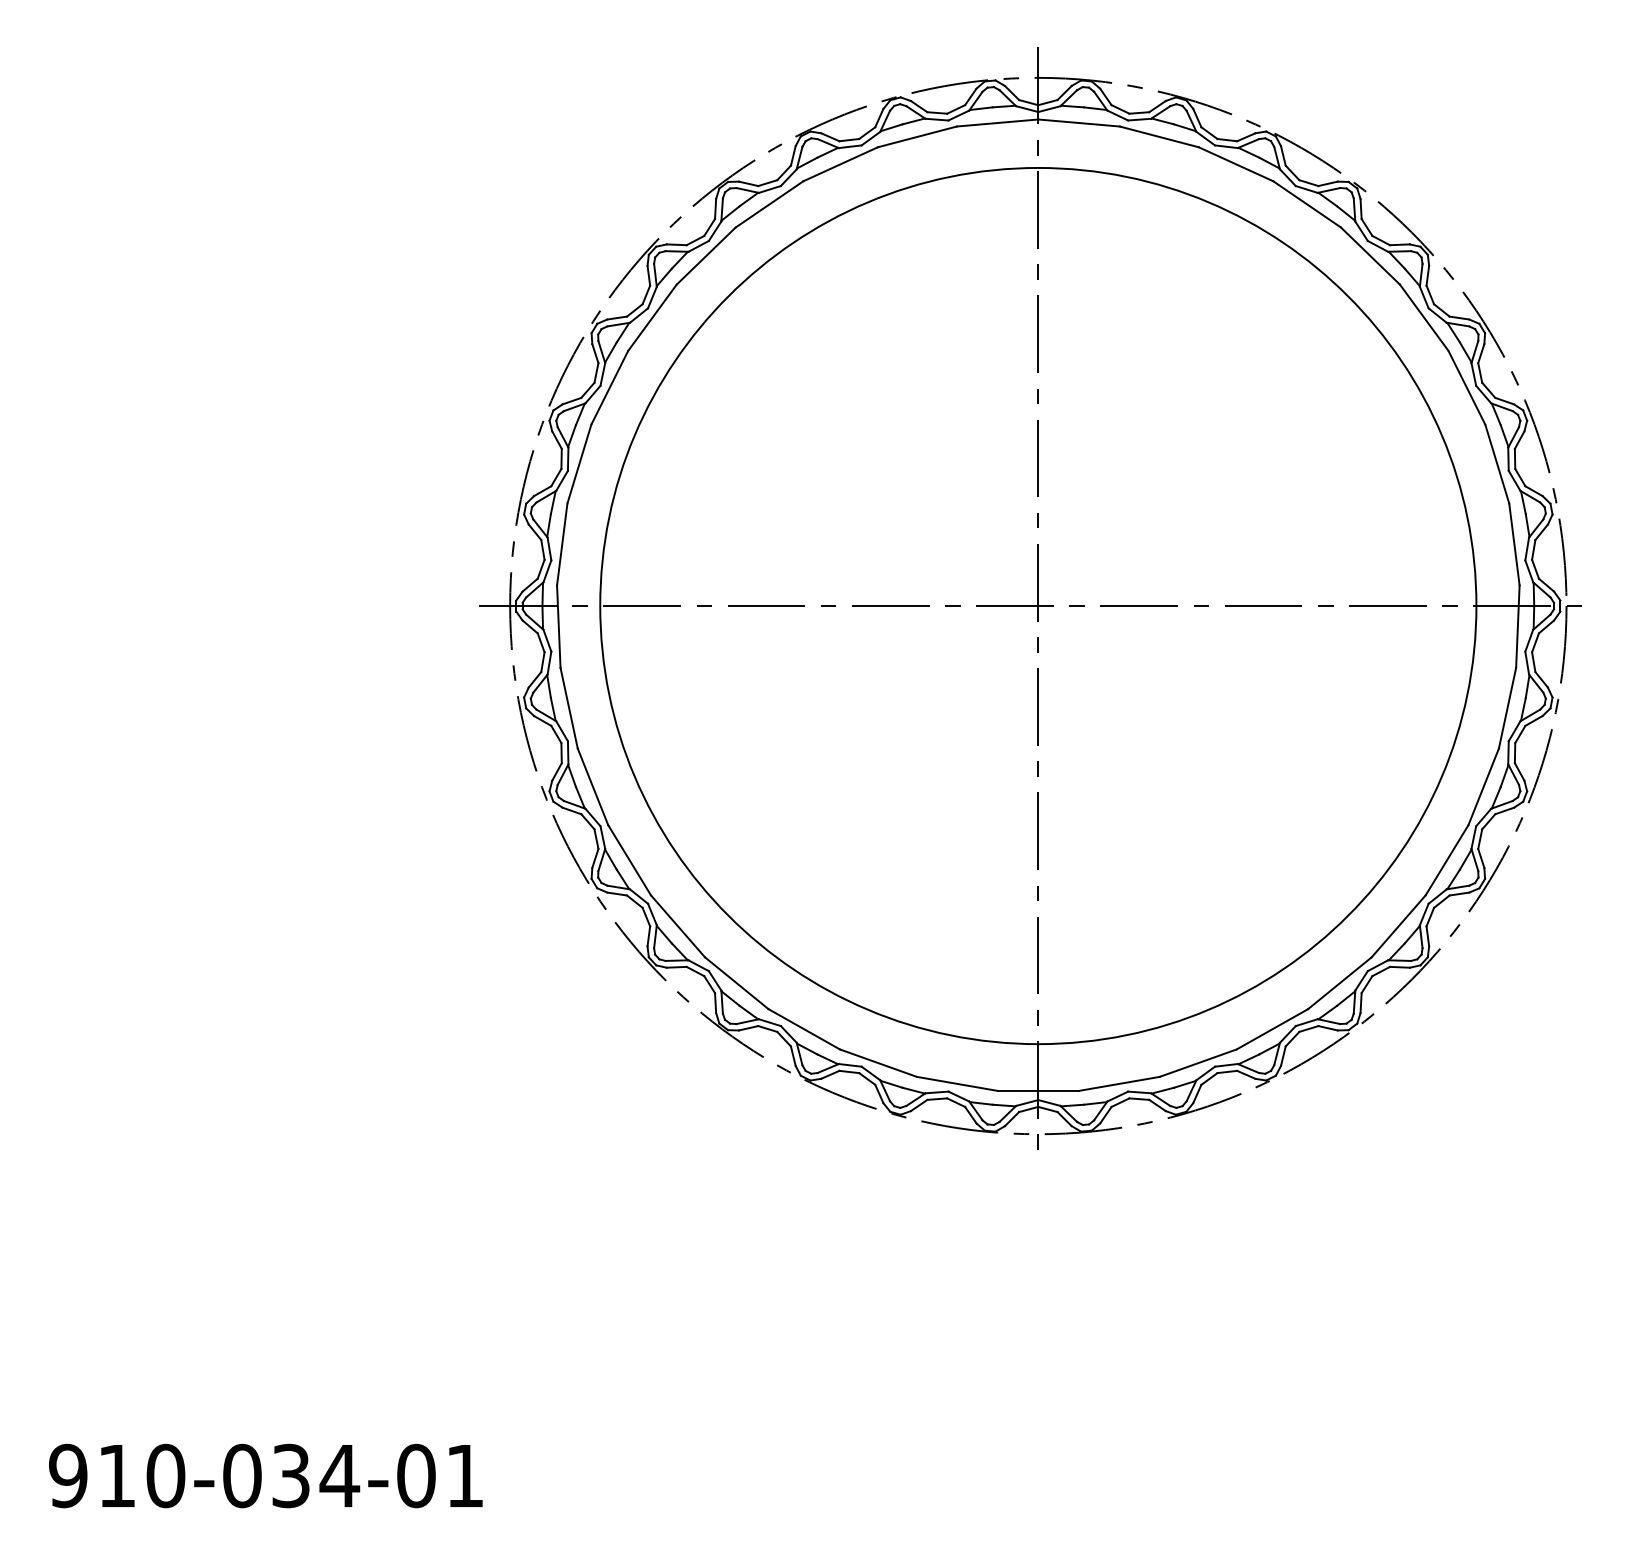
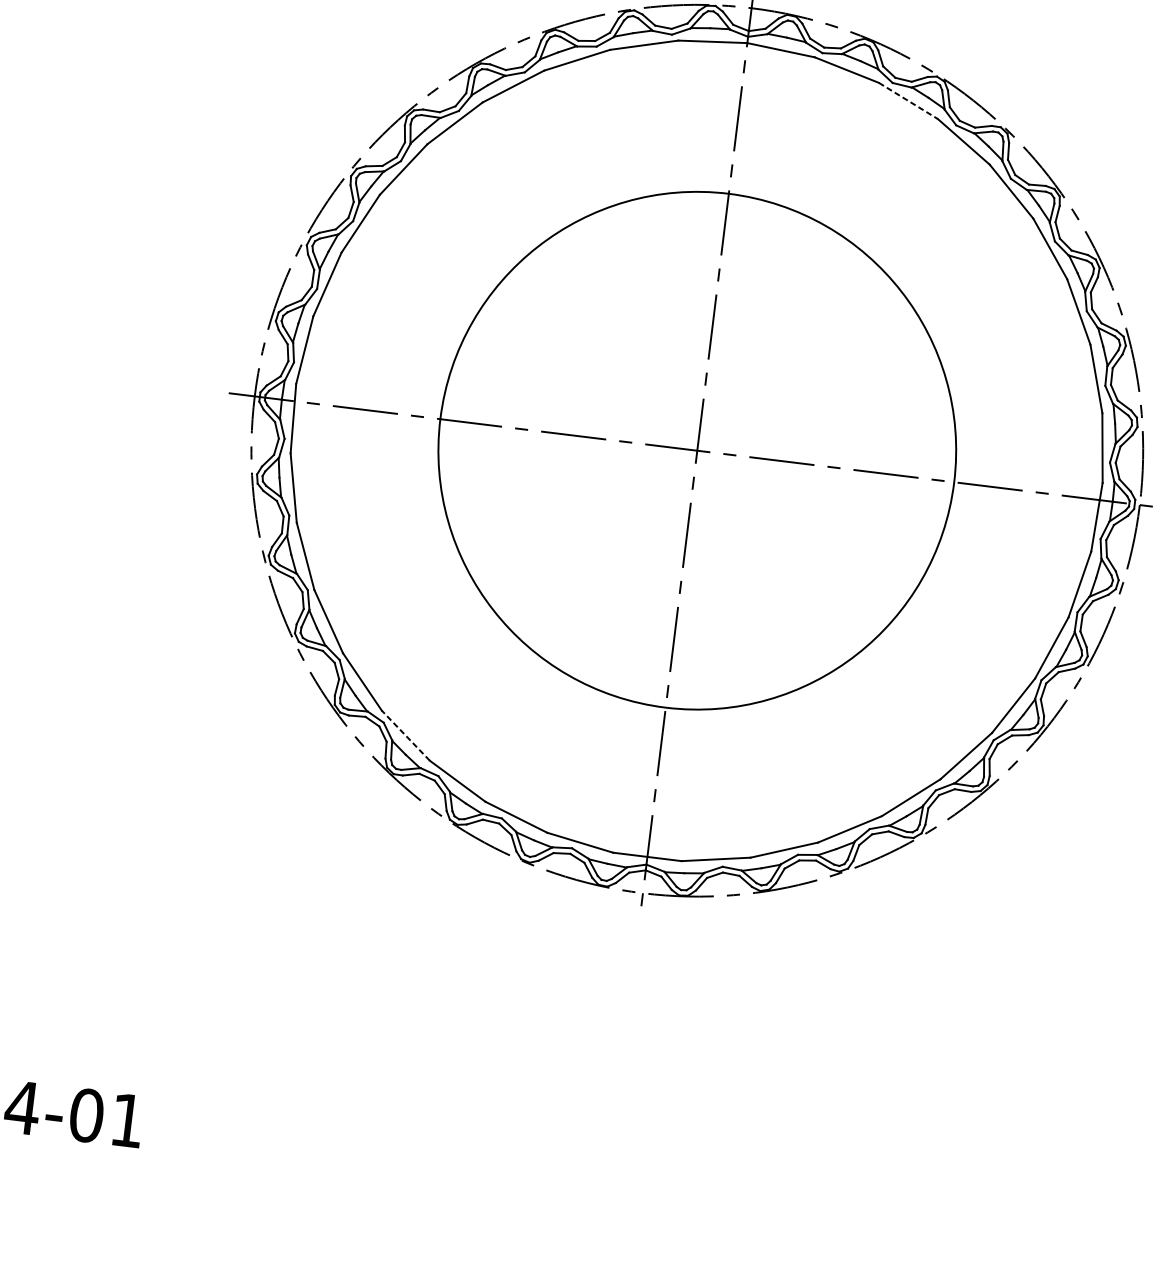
line: (1236, 164) -> (908, 101), solid -> dashed
circle: (1038, 605) -> (697, 450), size x0.7
line: (736, 982) -> (405, 735), solid -> dashed

